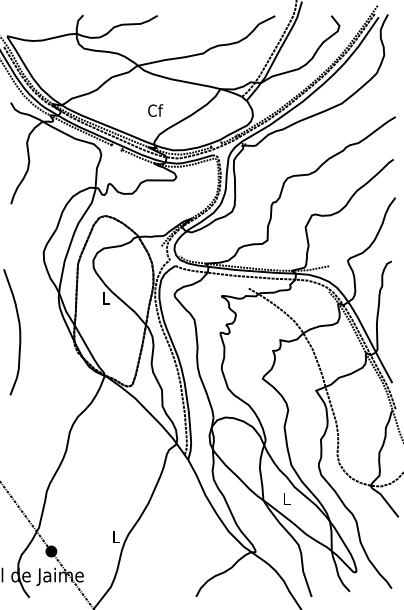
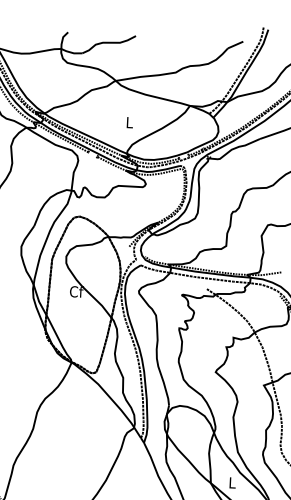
text: (155, 110) -> (129, 122), Cf -> L
text: (106, 298) -> (76, 291), L -> Cf

